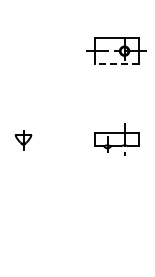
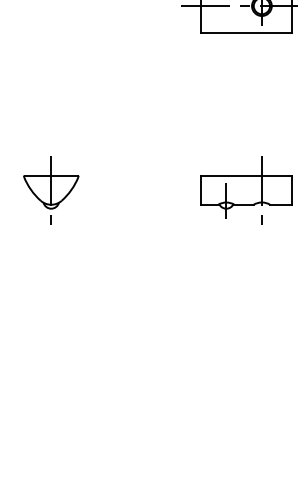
line: (117, 64) -> (247, 33), dashed -> solid
part: (23, 139) -> (51, 190), size x1.67

